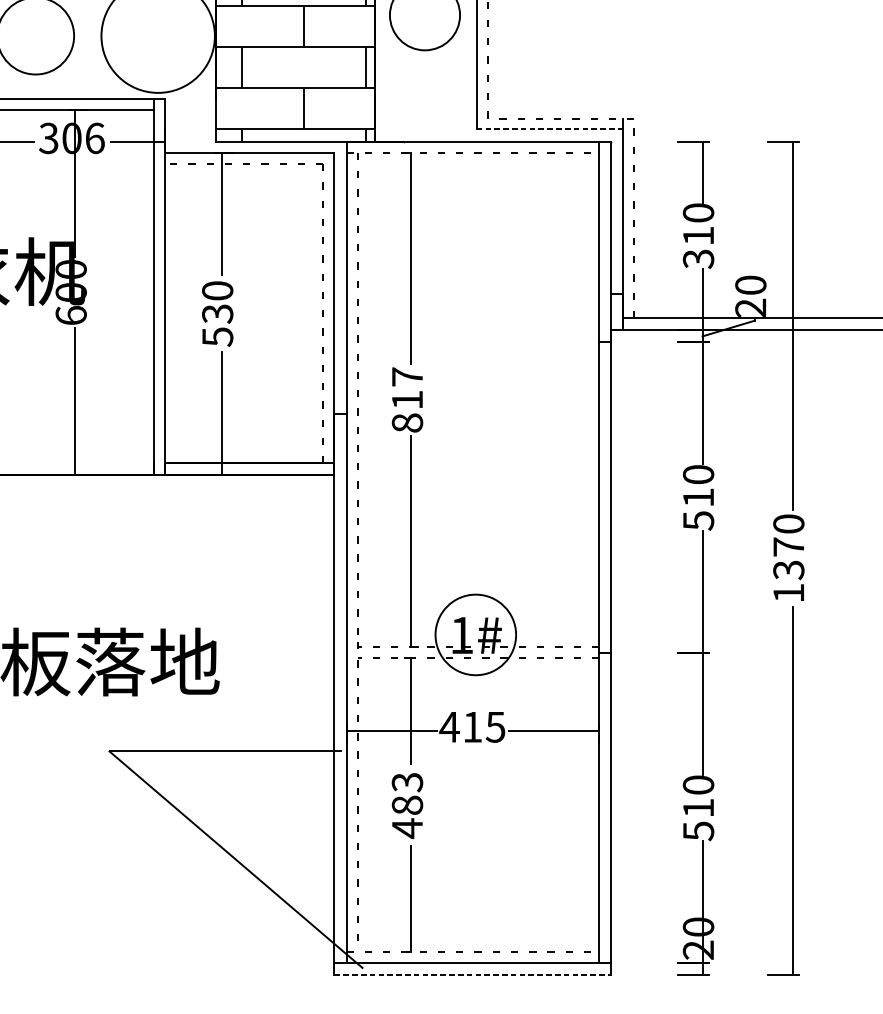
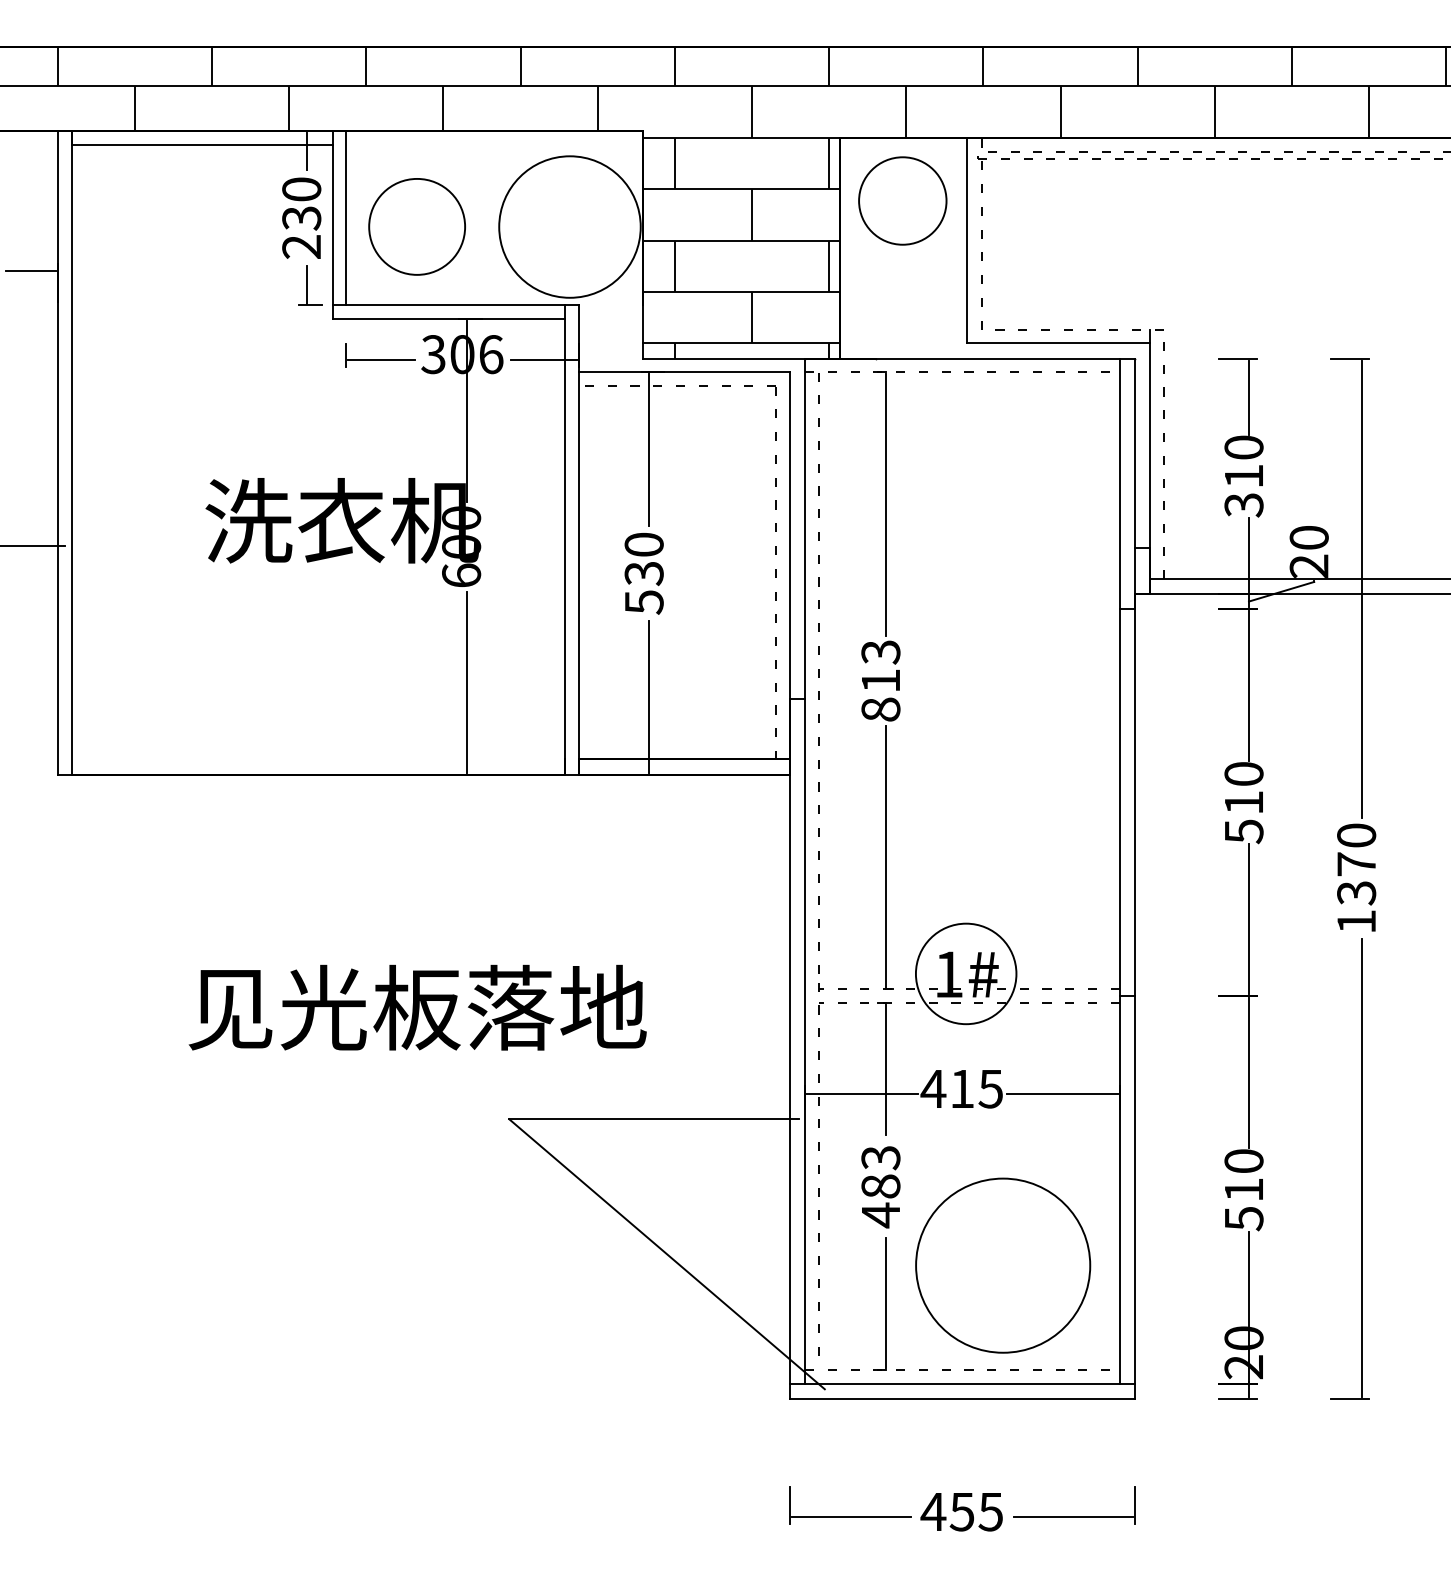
line: (549, 129) -> (1058, 343), dashed -> solid
text: (407, 377) -> (880, 652), 817 -> 813
circle: (505, 868) -> (1003, 1265), added
line: (472, 975) -> (962, 1398), dashed -> solid

